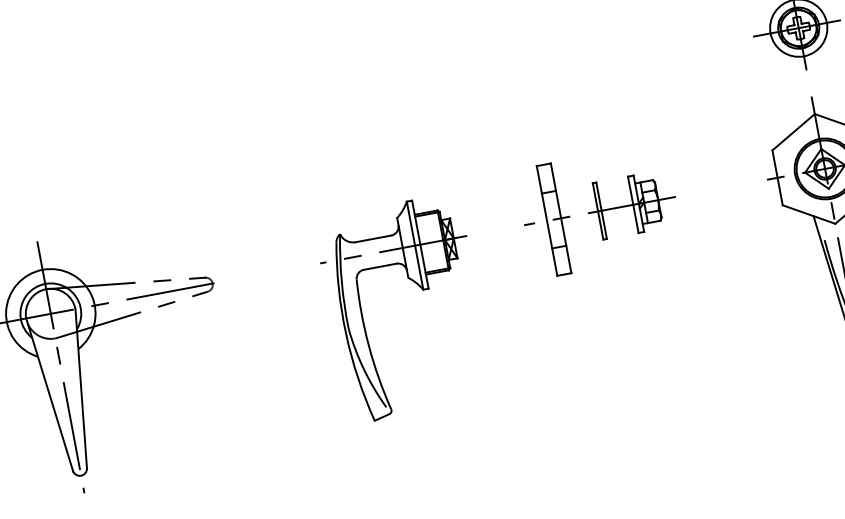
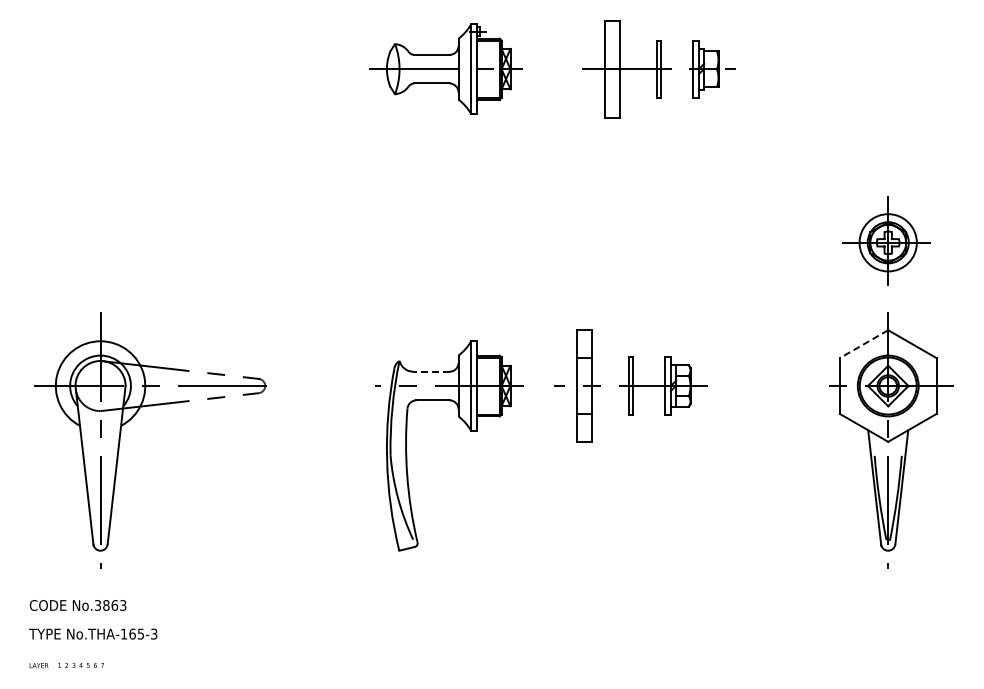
line: (794, 132) -> (864, 344), solid -> dashed
part: (599, 210) -> (630, 385), moved
line: (373, 238) -> (431, 371), solid -> dashed

